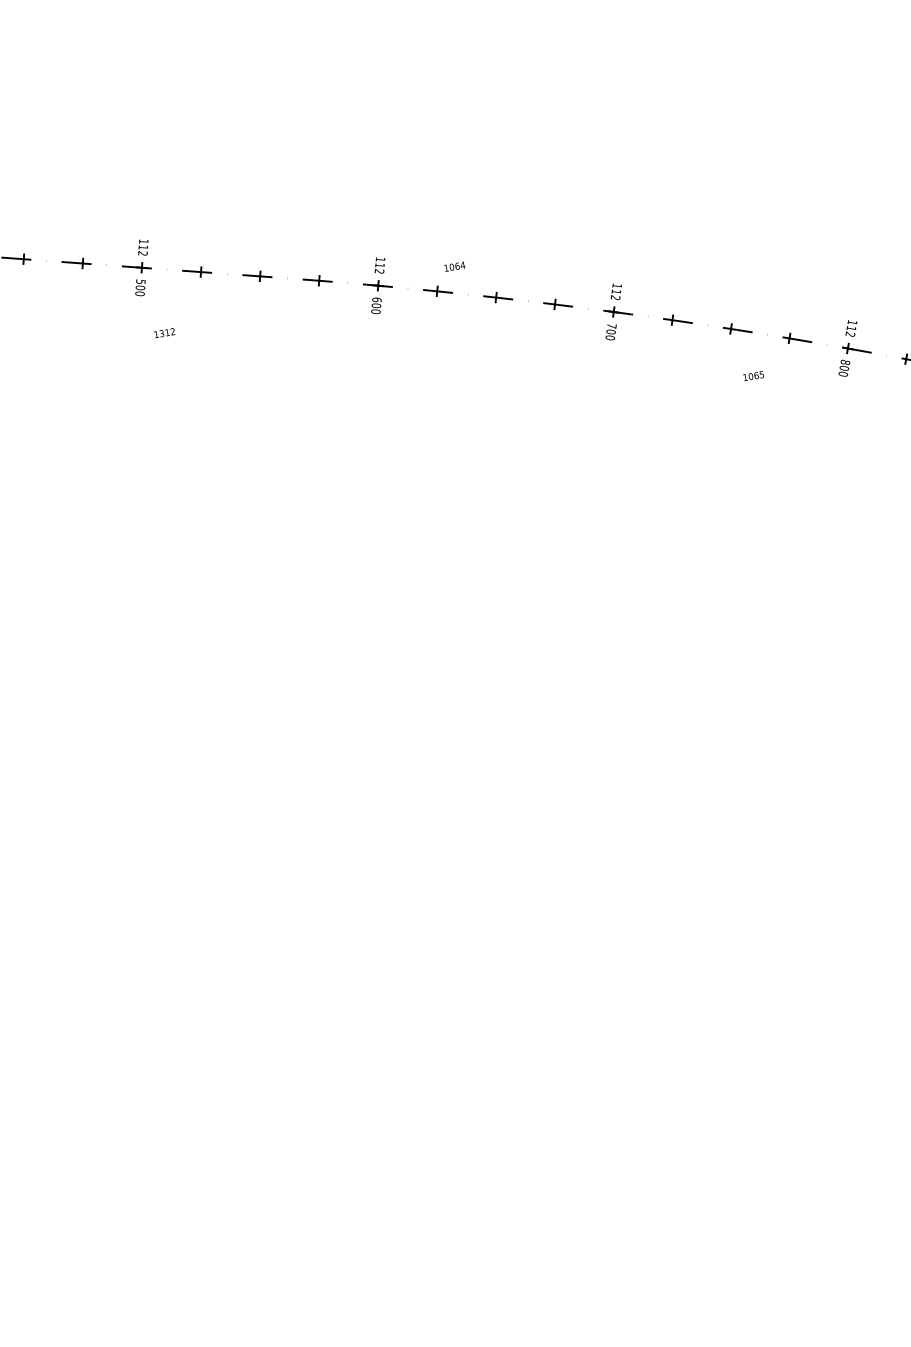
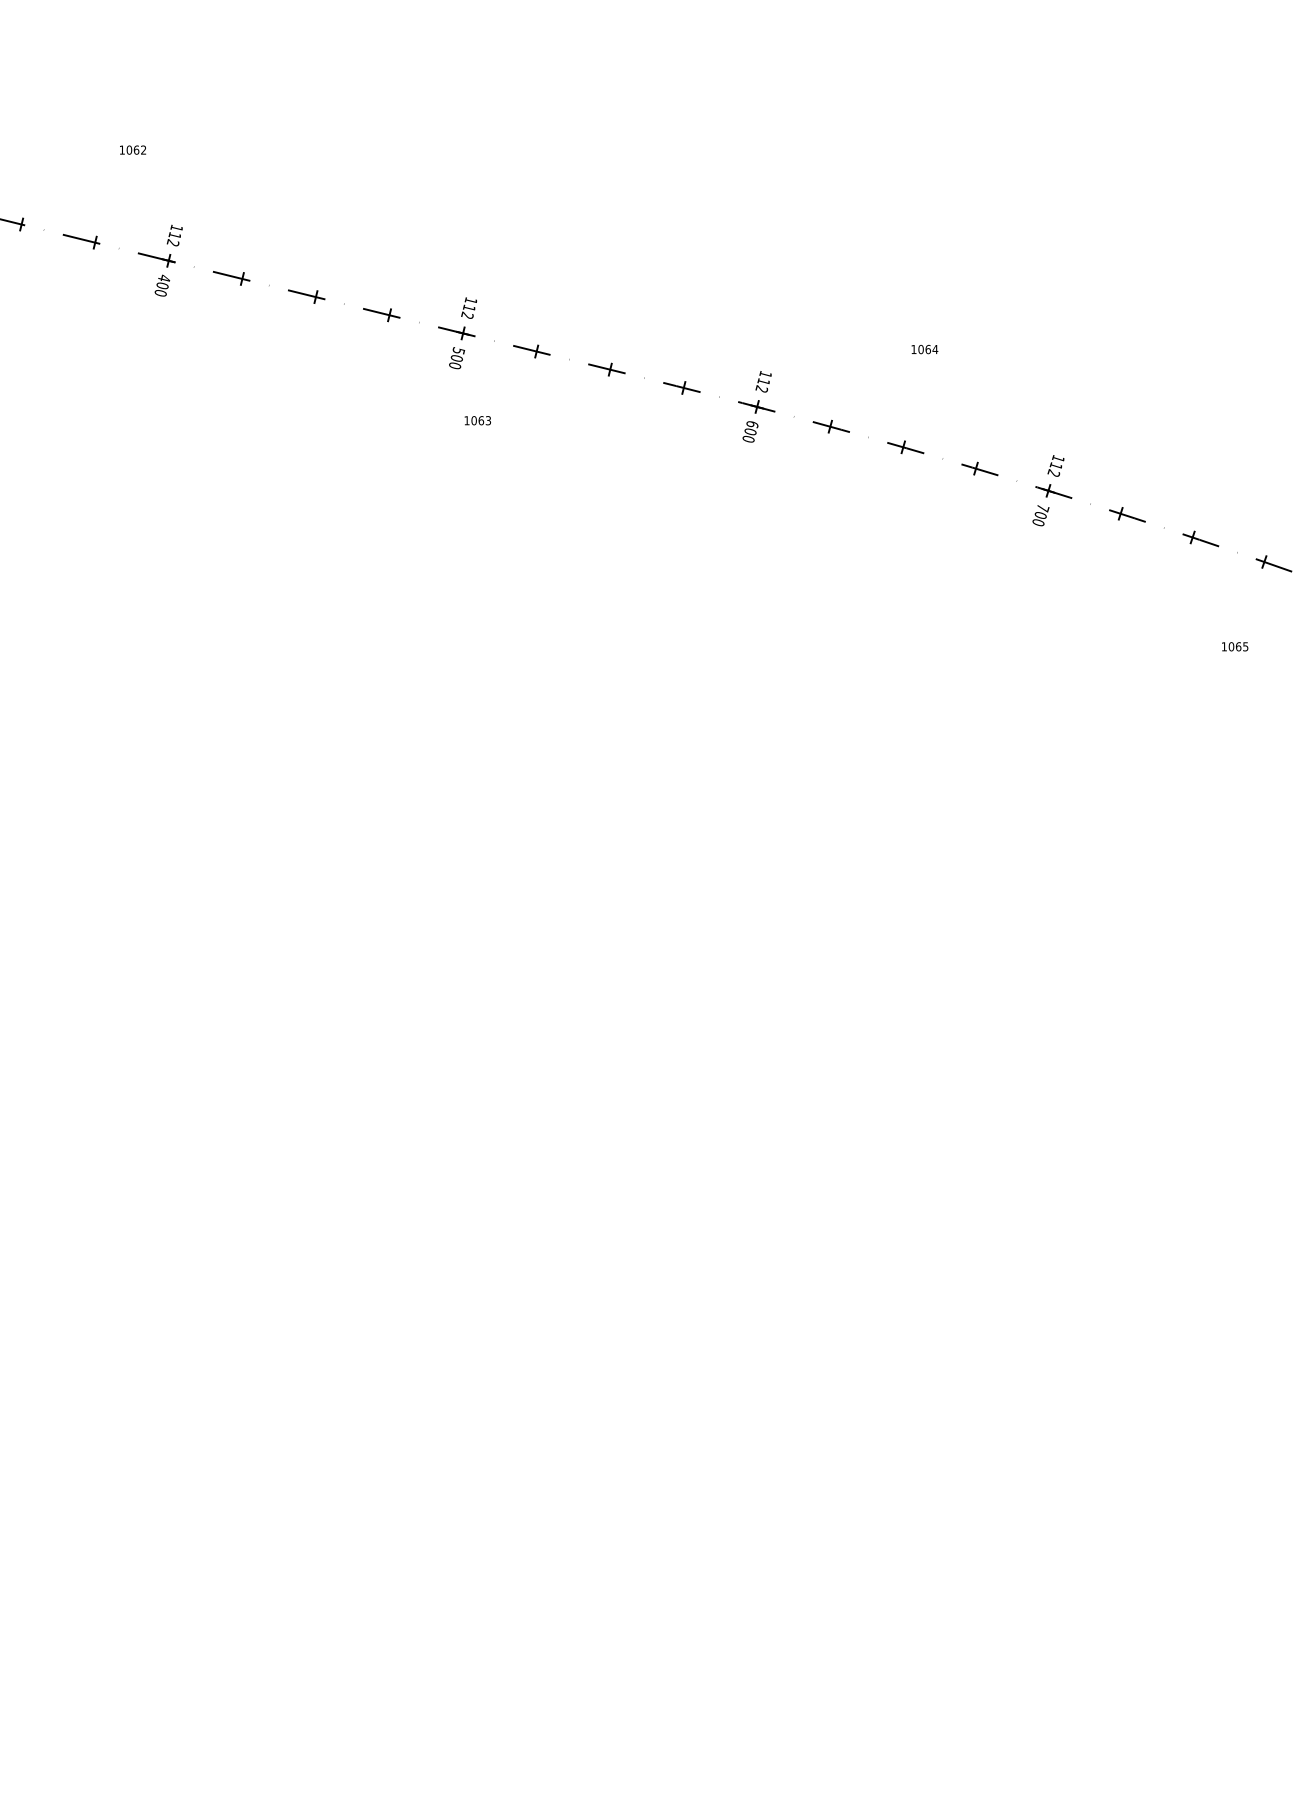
text: (454, 266) -> (924, 349), moved
text: (167, 332) -> (481, 420), 1312 -> 1063
text: (753, 375) -> (1235, 646), moved

